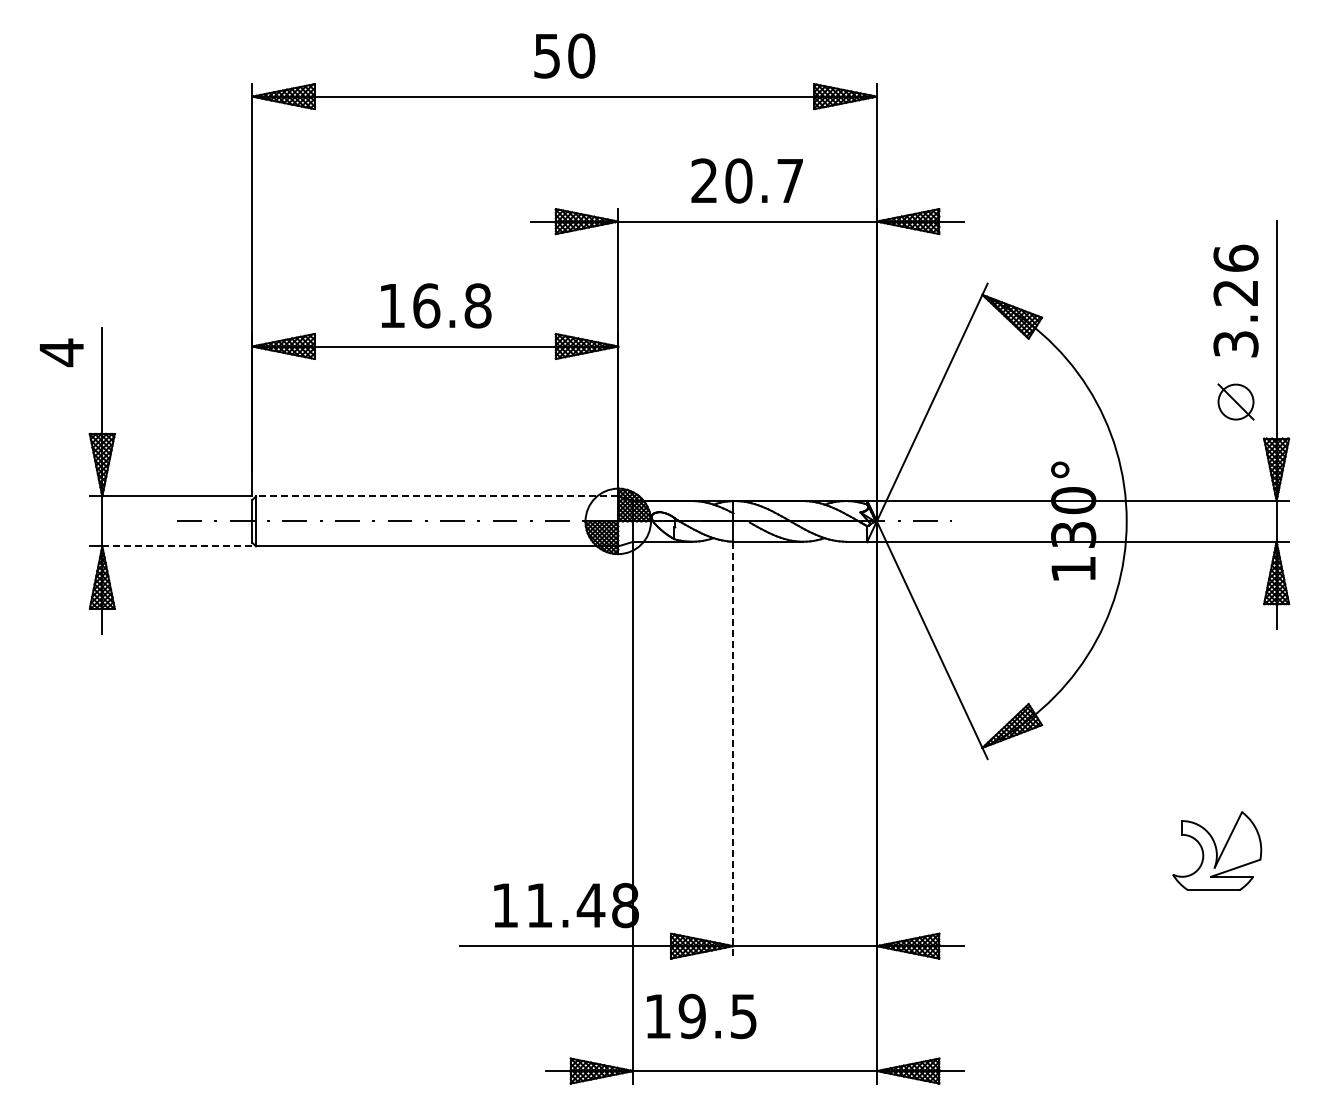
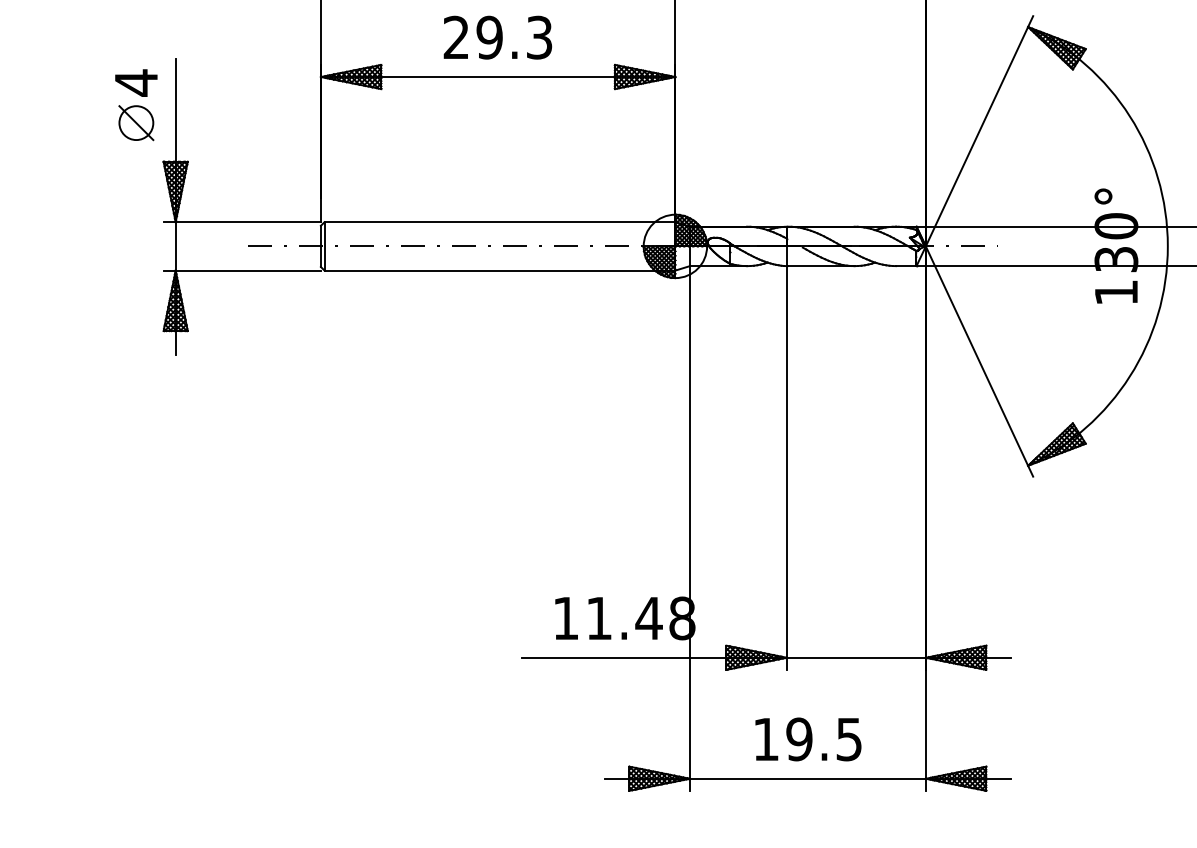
text: (435, 305) -> (498, 37), 16.8 -> 29.3
part: (61, 393) -> (136, 122), added
line: (436, 496) -> (499, 222), dashed -> solid
line: (177, 546) -> (248, 270), dashed -> solid
line: (733, 750) -> (786, 468), dashed -> solid
text: (701, 1016) -> (808, 739), moved

